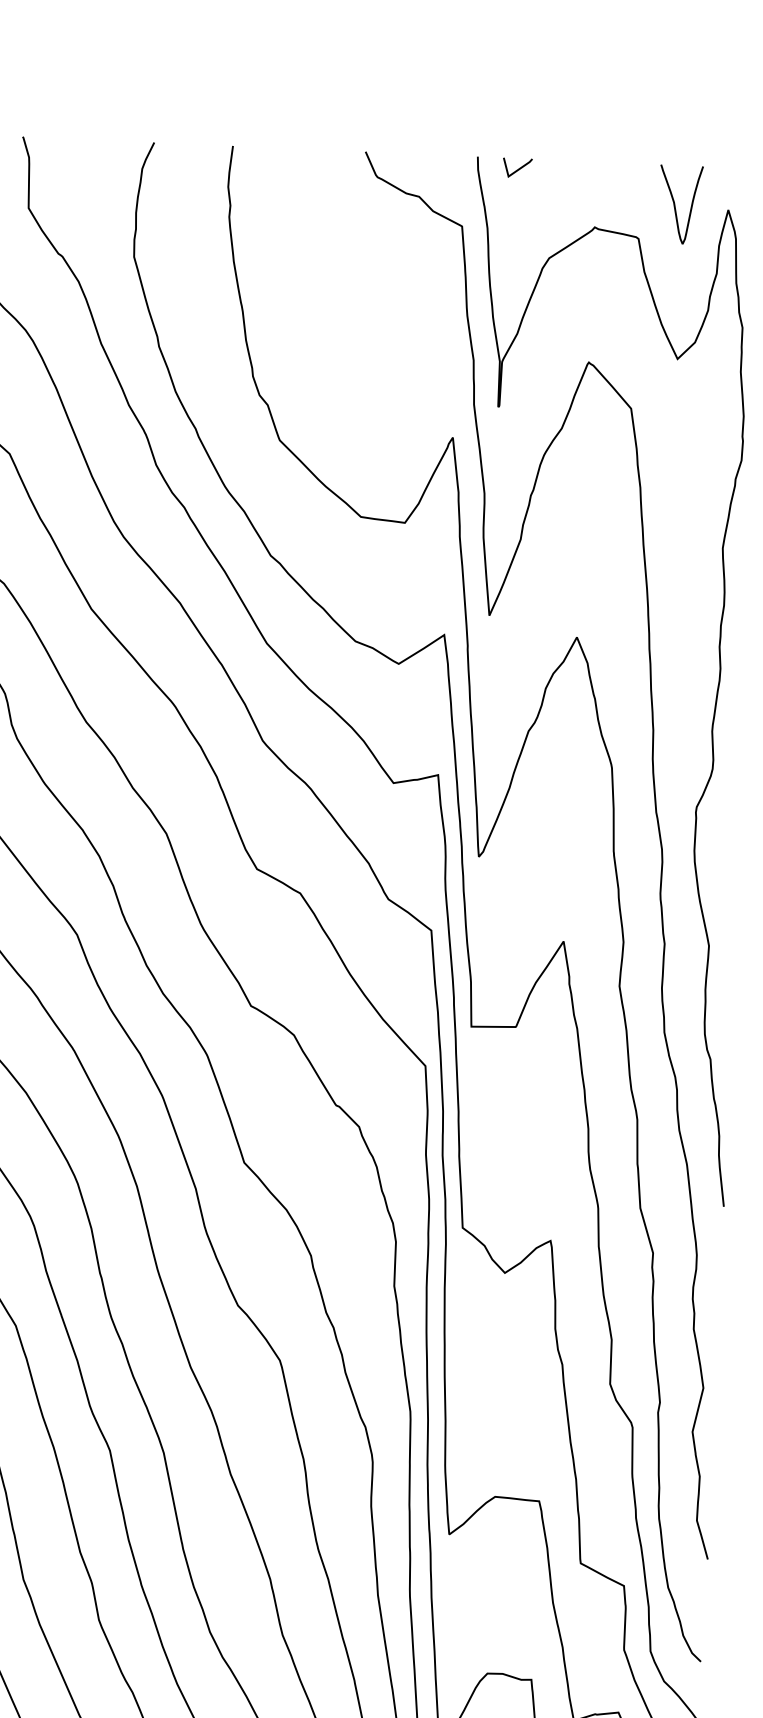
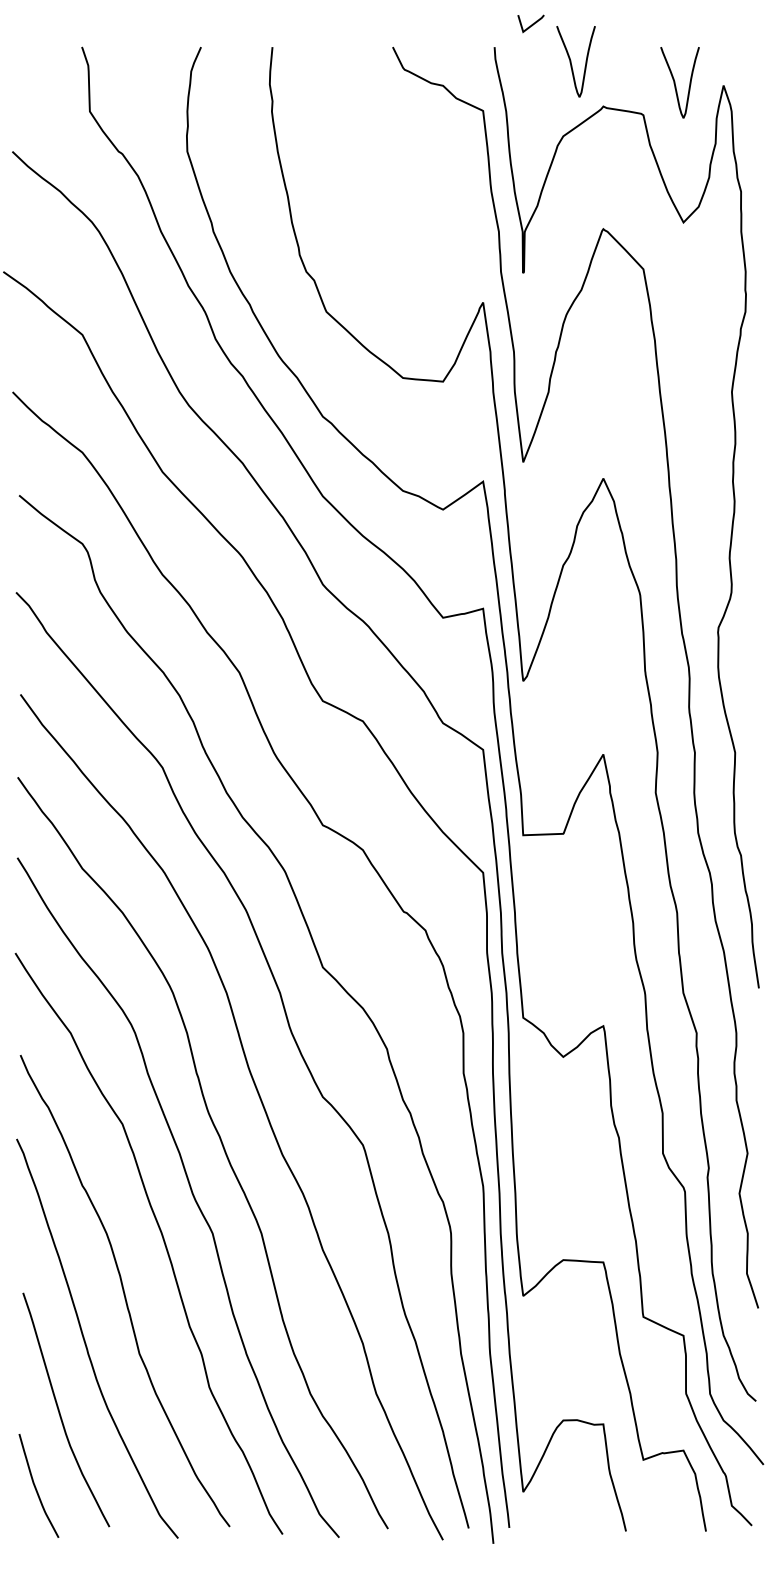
line: (518, 168) -> (531, 24), moved
curve: (561, 176) -> (571, 61), added

